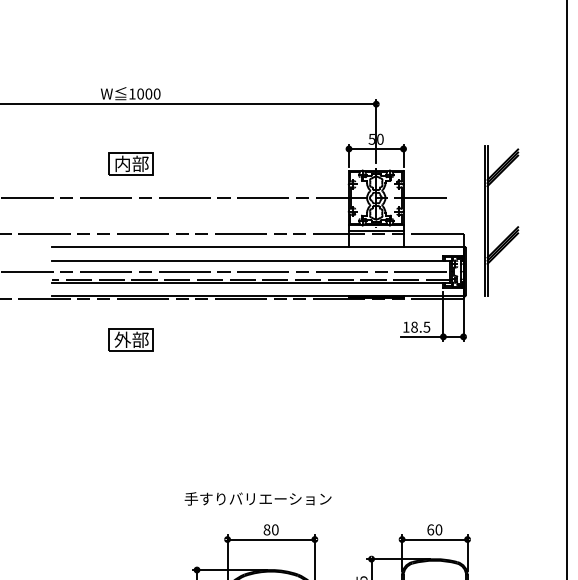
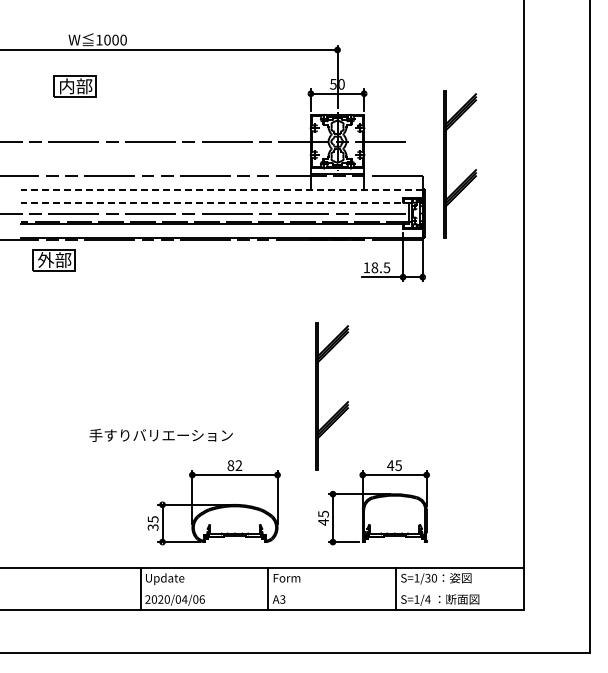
part: (130, 164) -> (74, 86), moved
line: (257, 247) -> (221, 189), solid -> dashed
line: (251, 260) -> (215, 202), solid -> dashed
part: (130, 340) -> (53, 260), moved
part: (356, 459) -> (318, 396), added
text: (257, 499) -> (160, 435), moved
text: (274, 529) -> (238, 465), 80 -> 82
text: (434, 529) -> (394, 465), 60 -> 45

